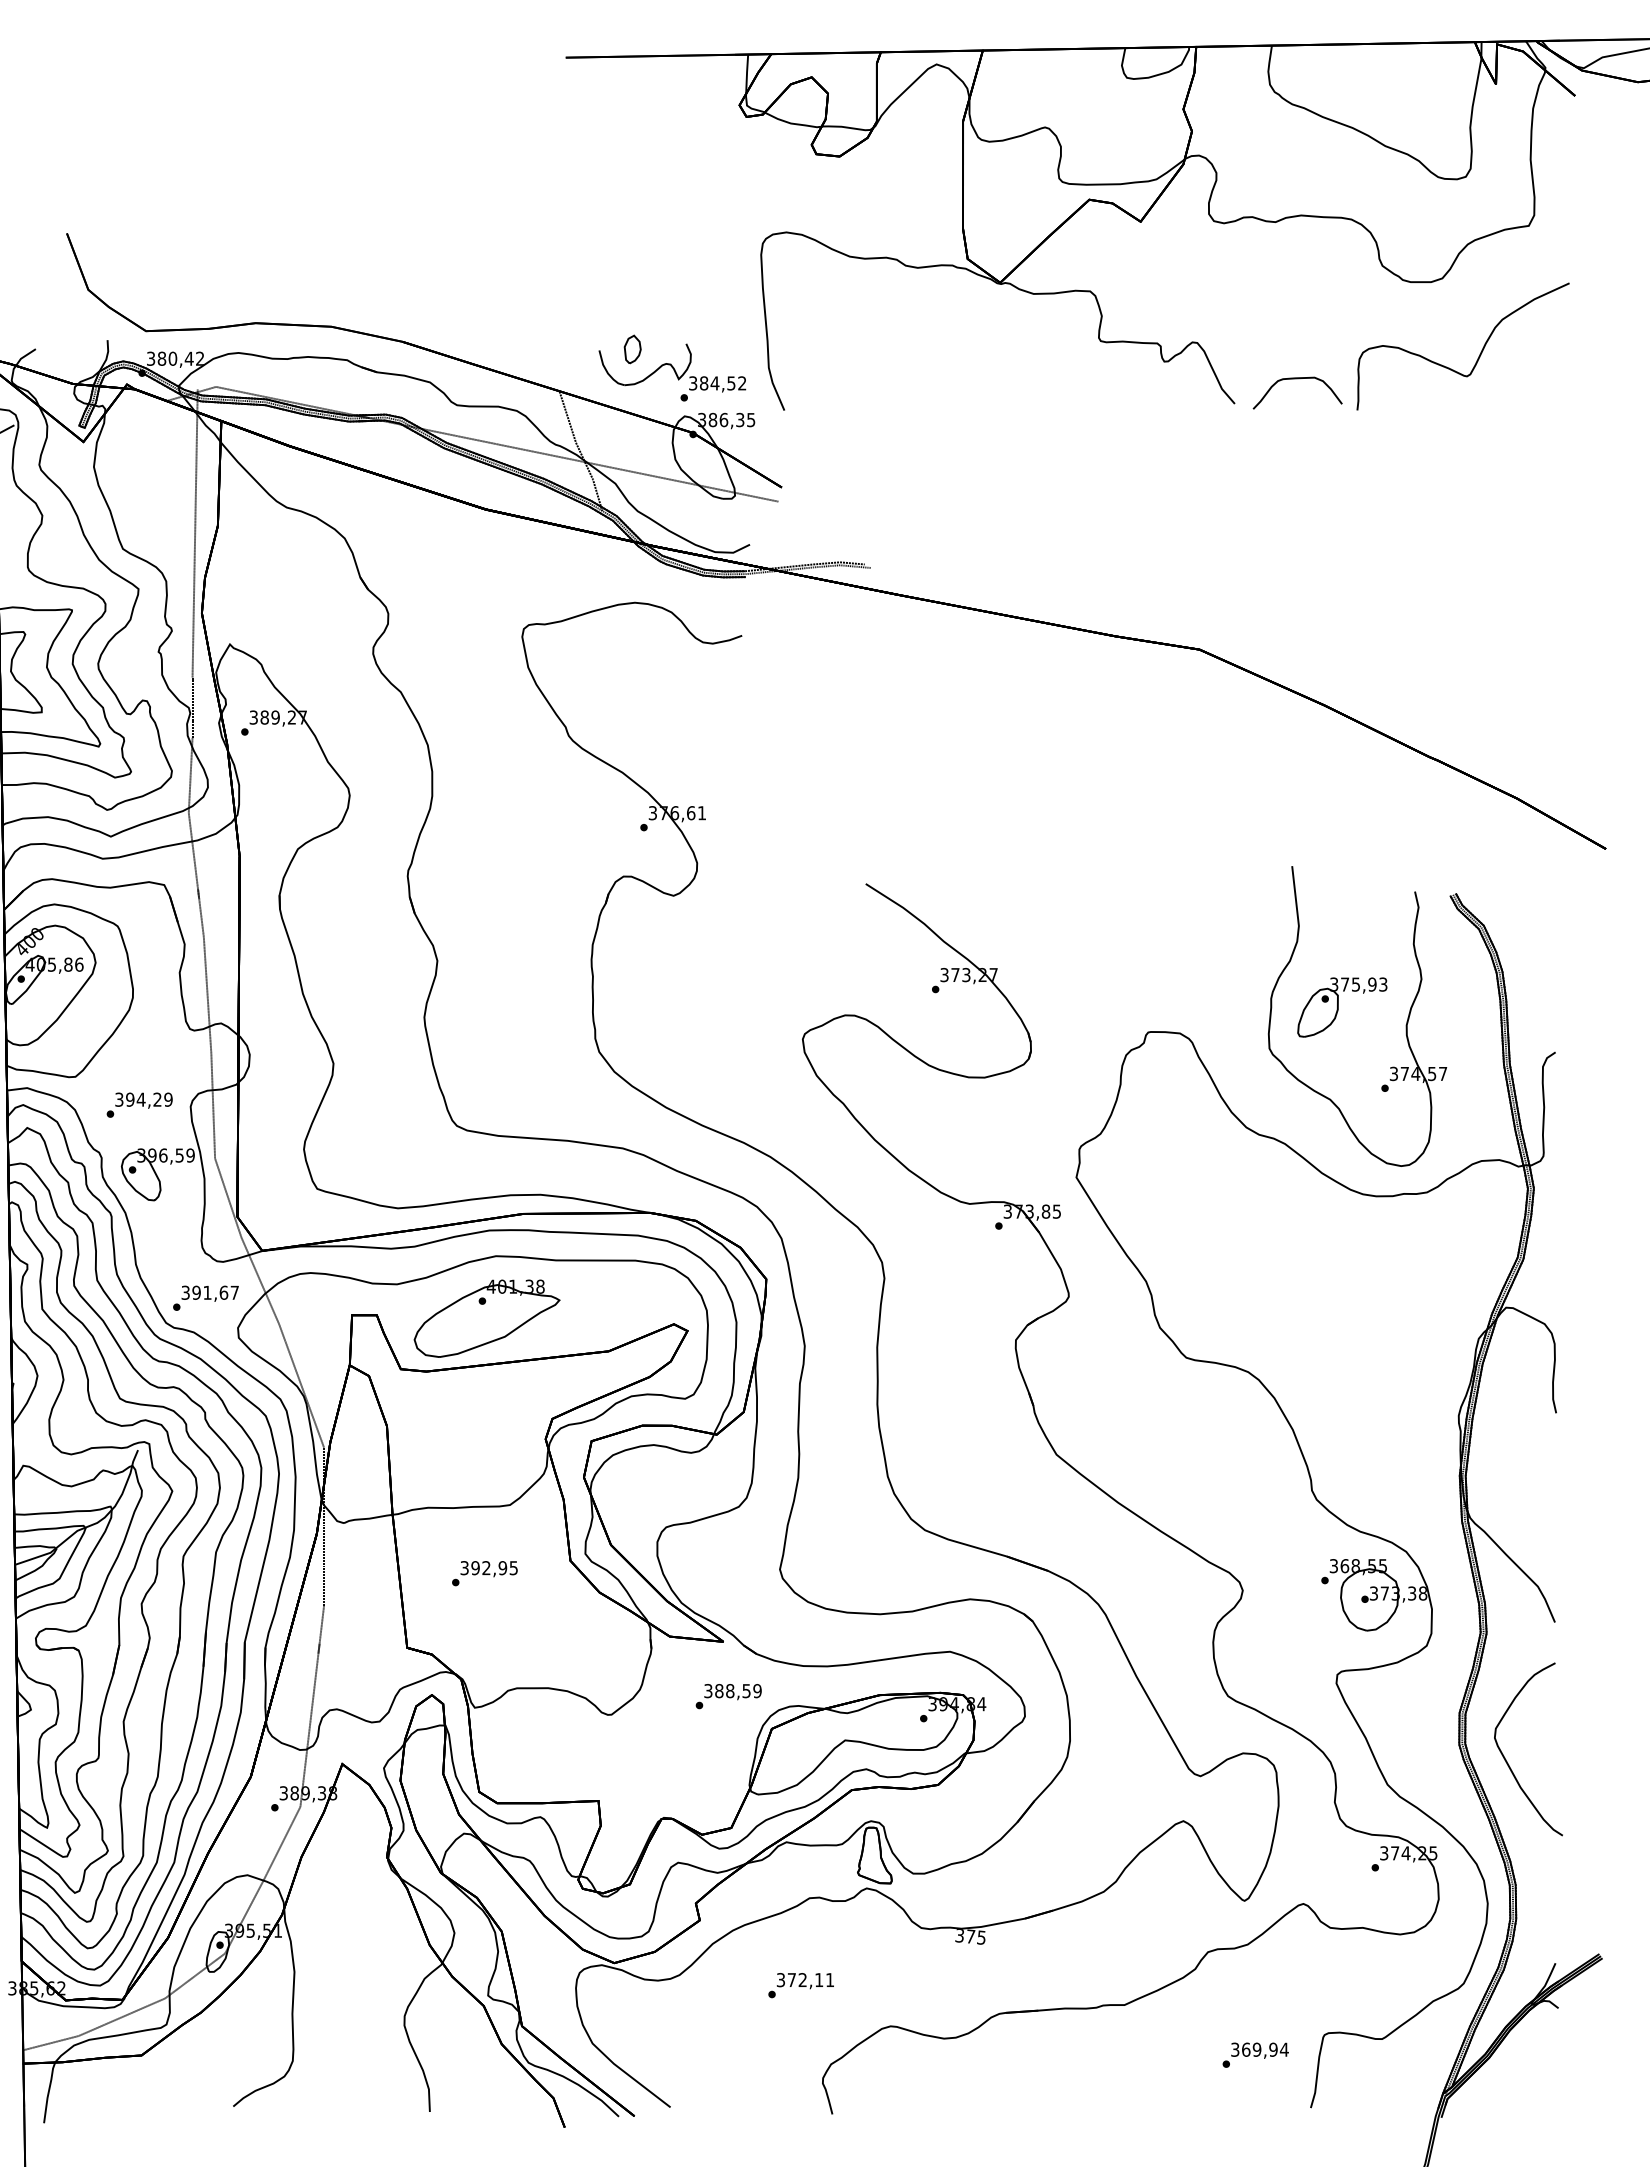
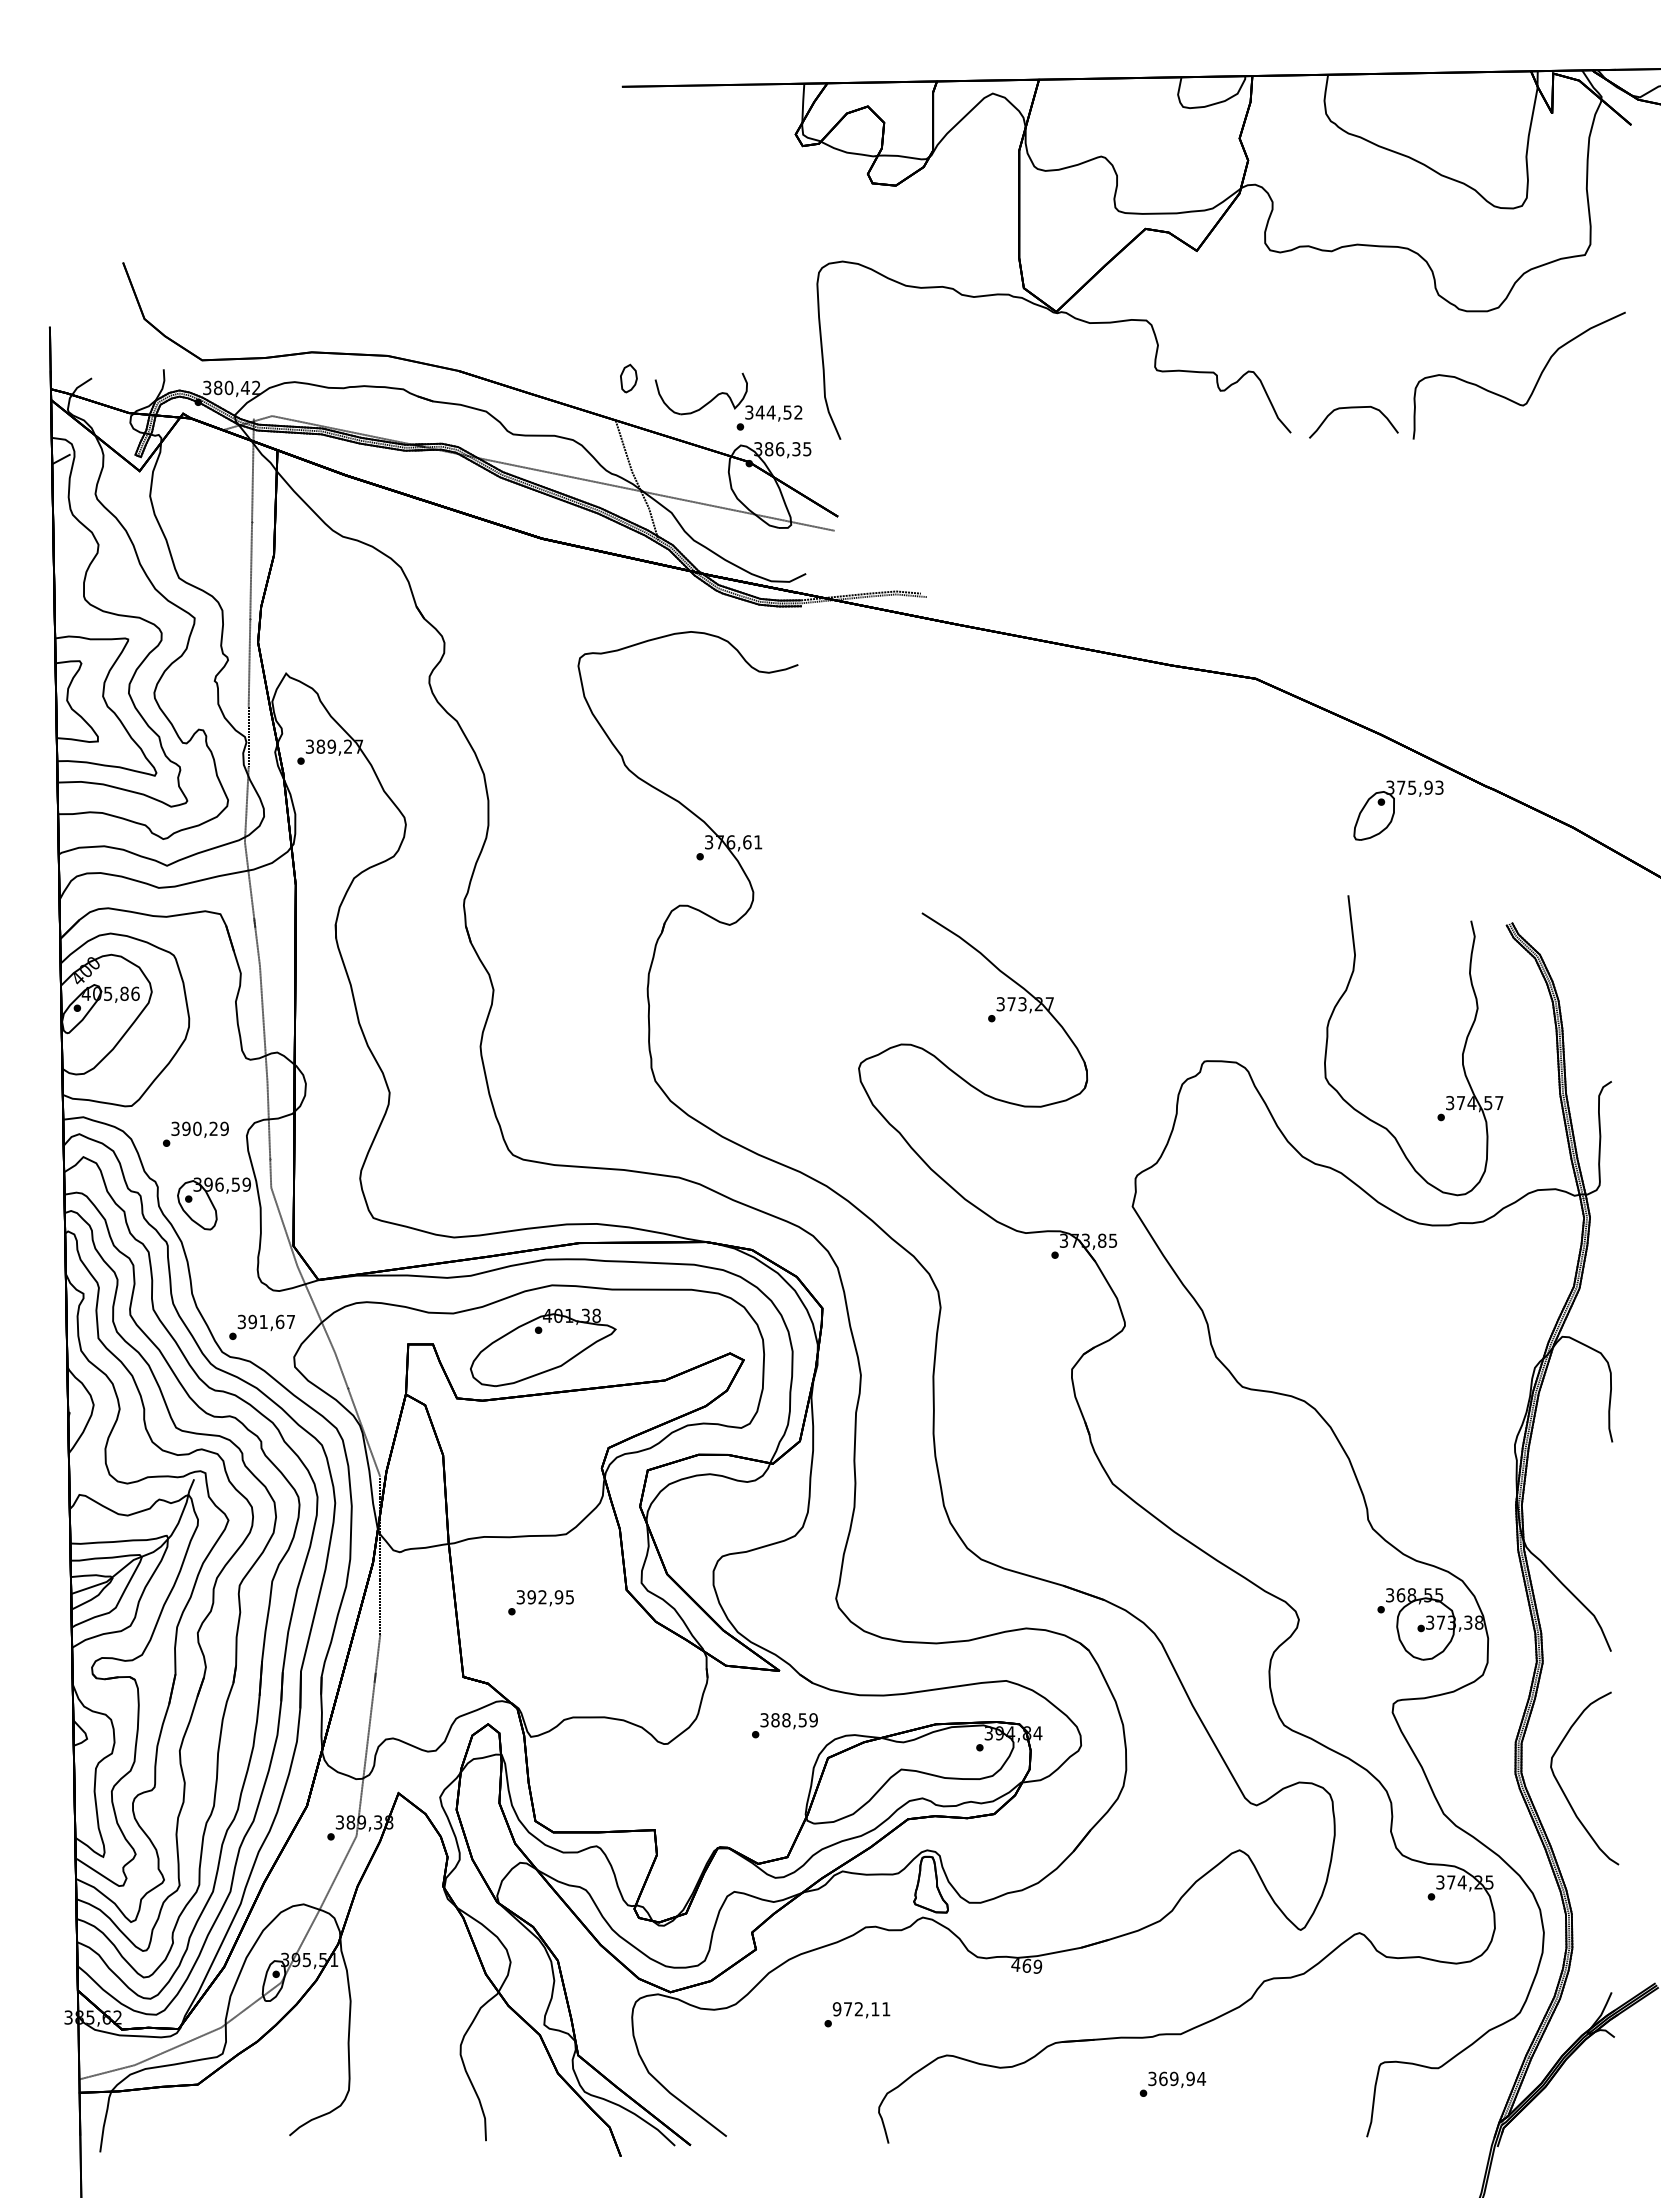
part: (632, 349) -> (628, 378), moved
text: (703, 383) -> (759, 412), 384,52 -> 344,52
part: (1342, 1007) -> (1398, 810), moved
text: (140, 1099) -> (196, 1128), 394,29 -> 390,29
text: (970, 1936) -> (1026, 1965), 375 -> 469
text: (780, 1980) -> (836, 2009), 372,11 -> 972,11
text: (1255, 2054) -> (1172, 2083), moved

